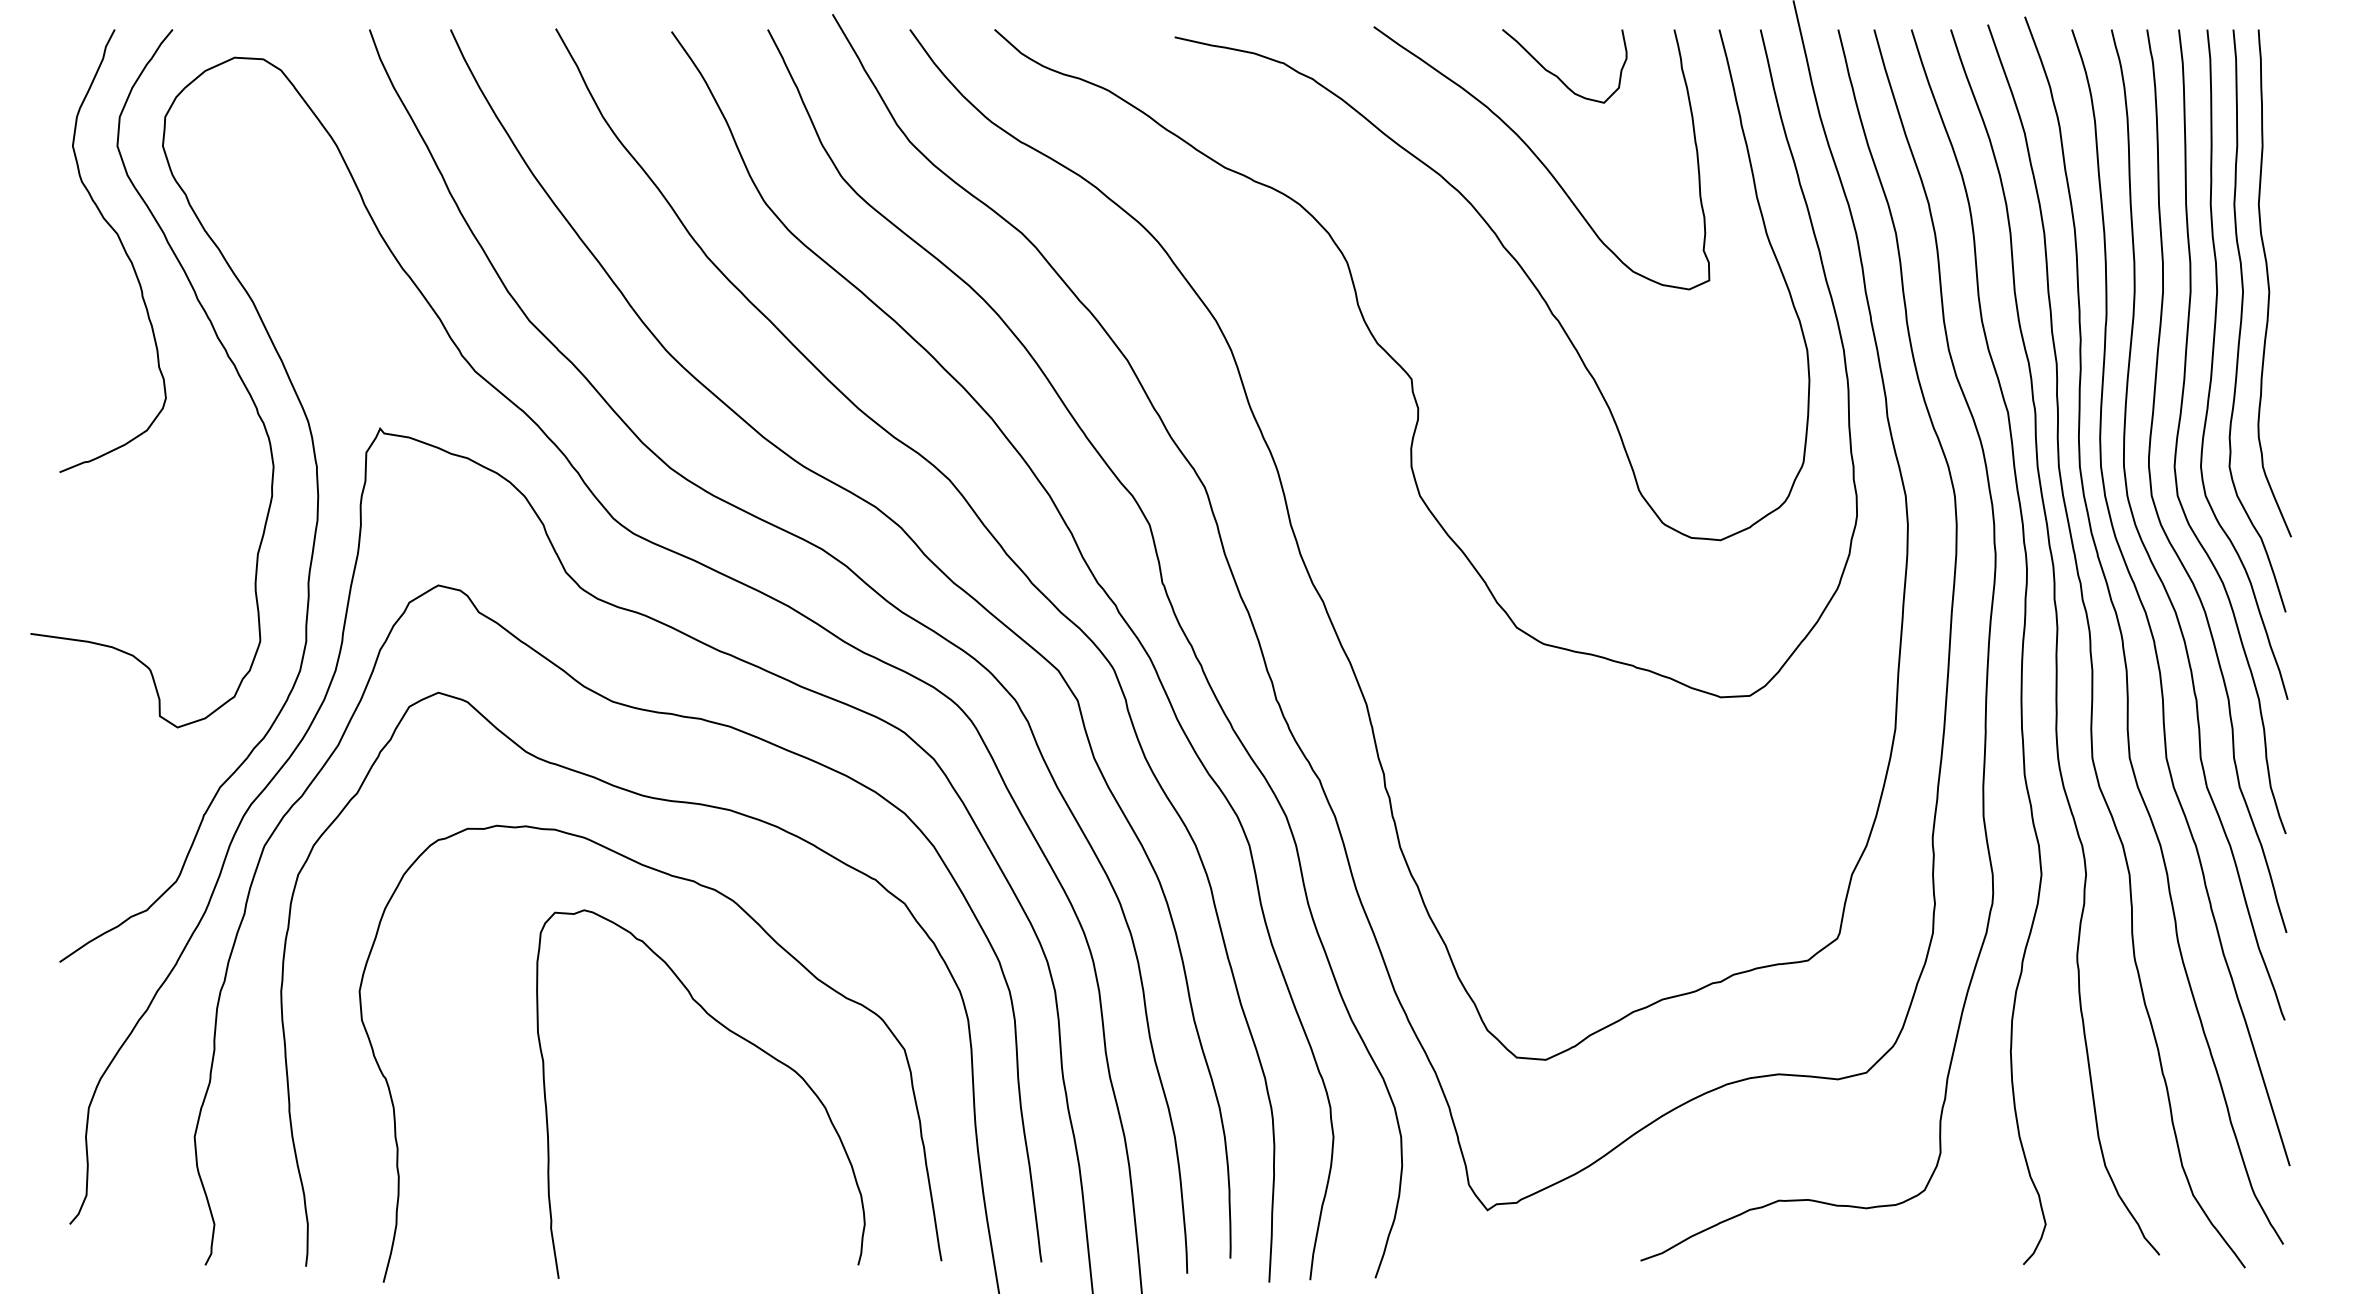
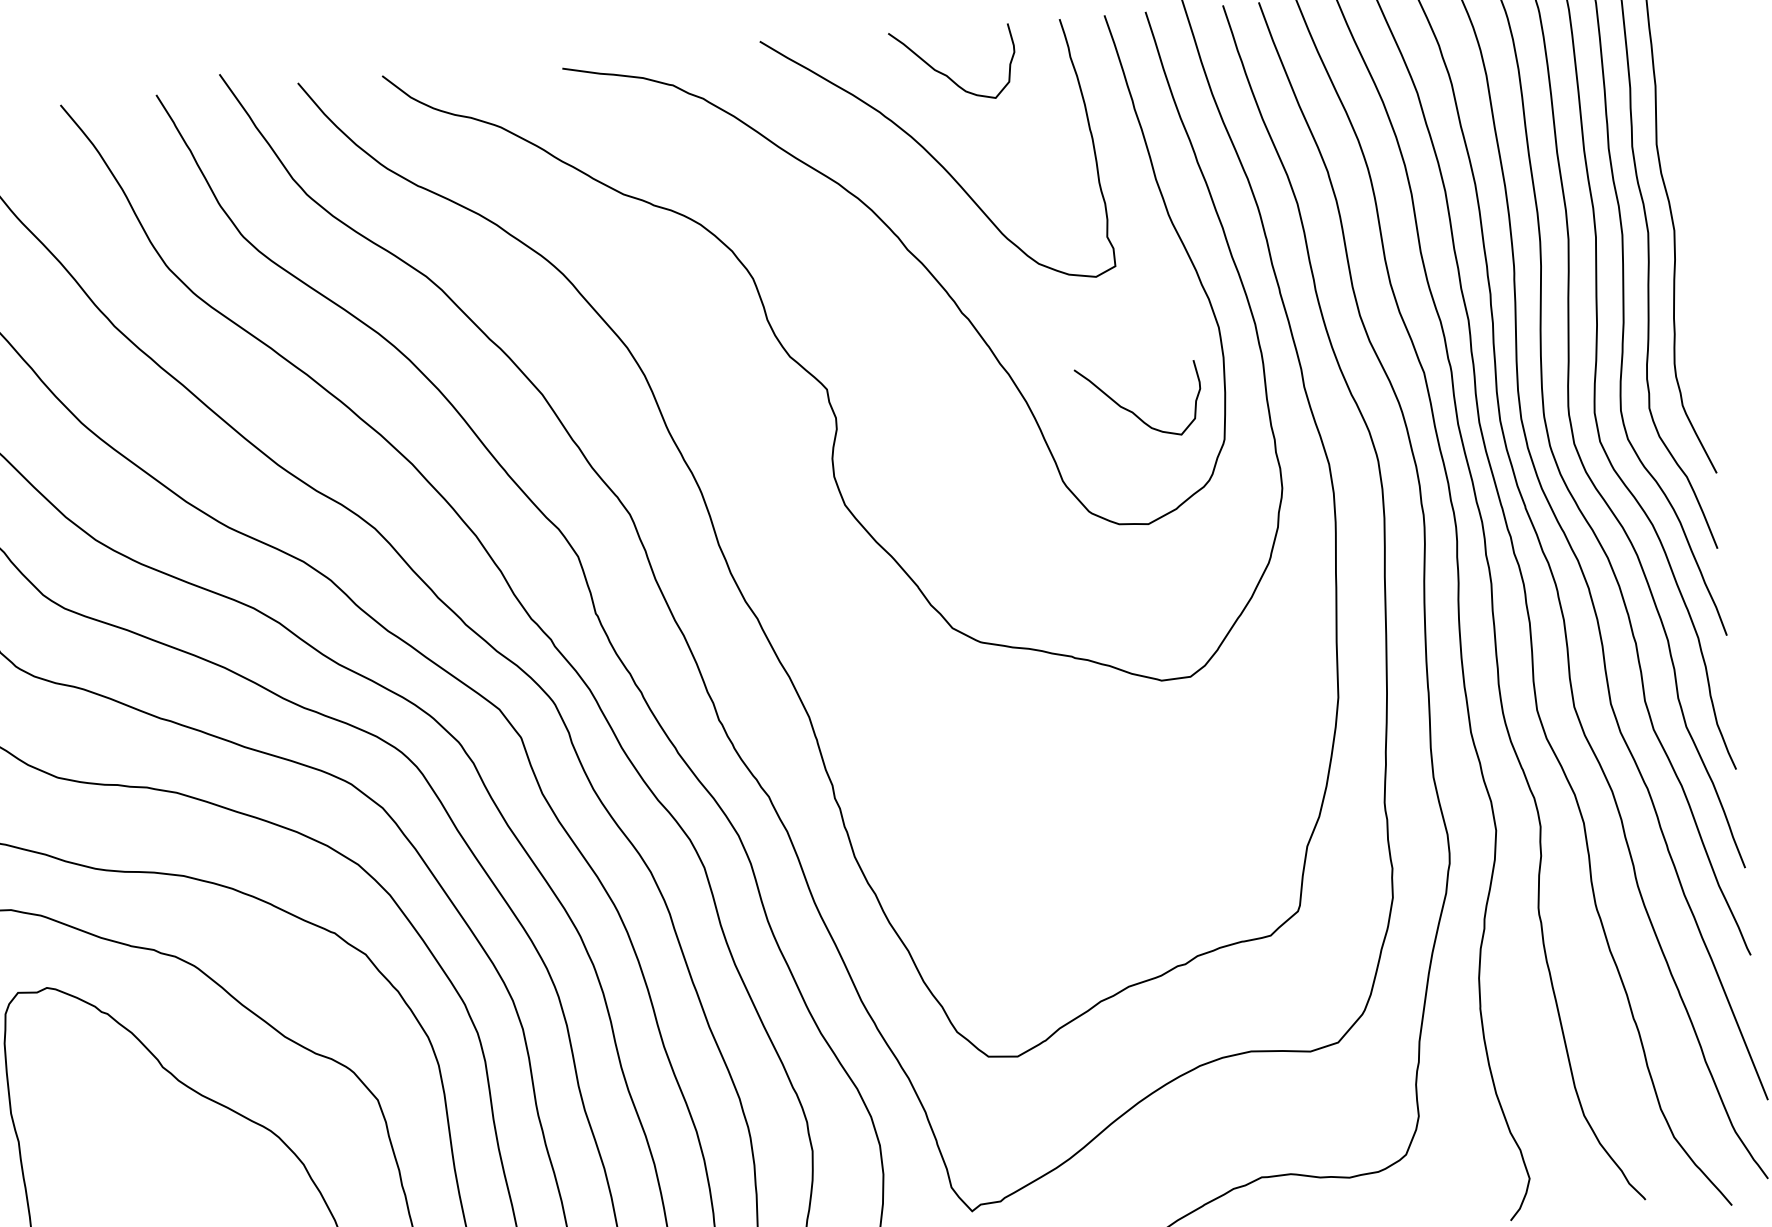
curve: (1714, 426) -> (1132, 411), added

